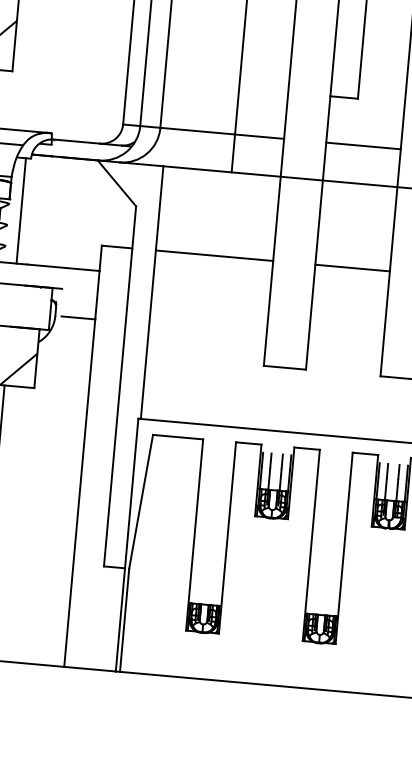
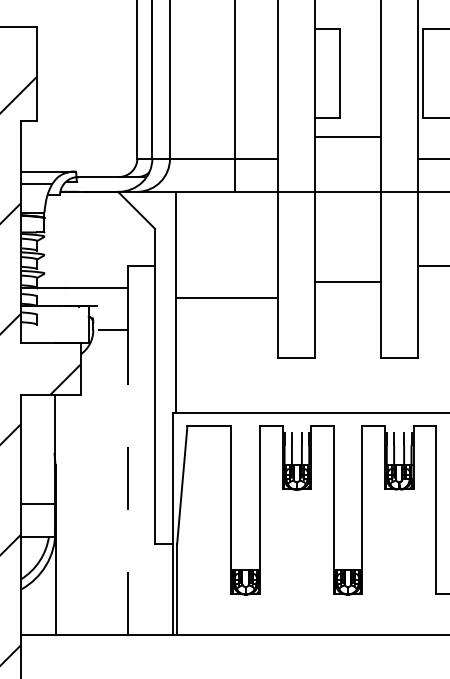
line: (362, 145) -> (347, 136), moved
line: (21, 210) -> (55, 241), removed
line: (213, 255) -> (226, 297), moved
line: (352, 267) -> (347, 281), moved
line: (80, 493) -> (128, 482), solid -> dashed

